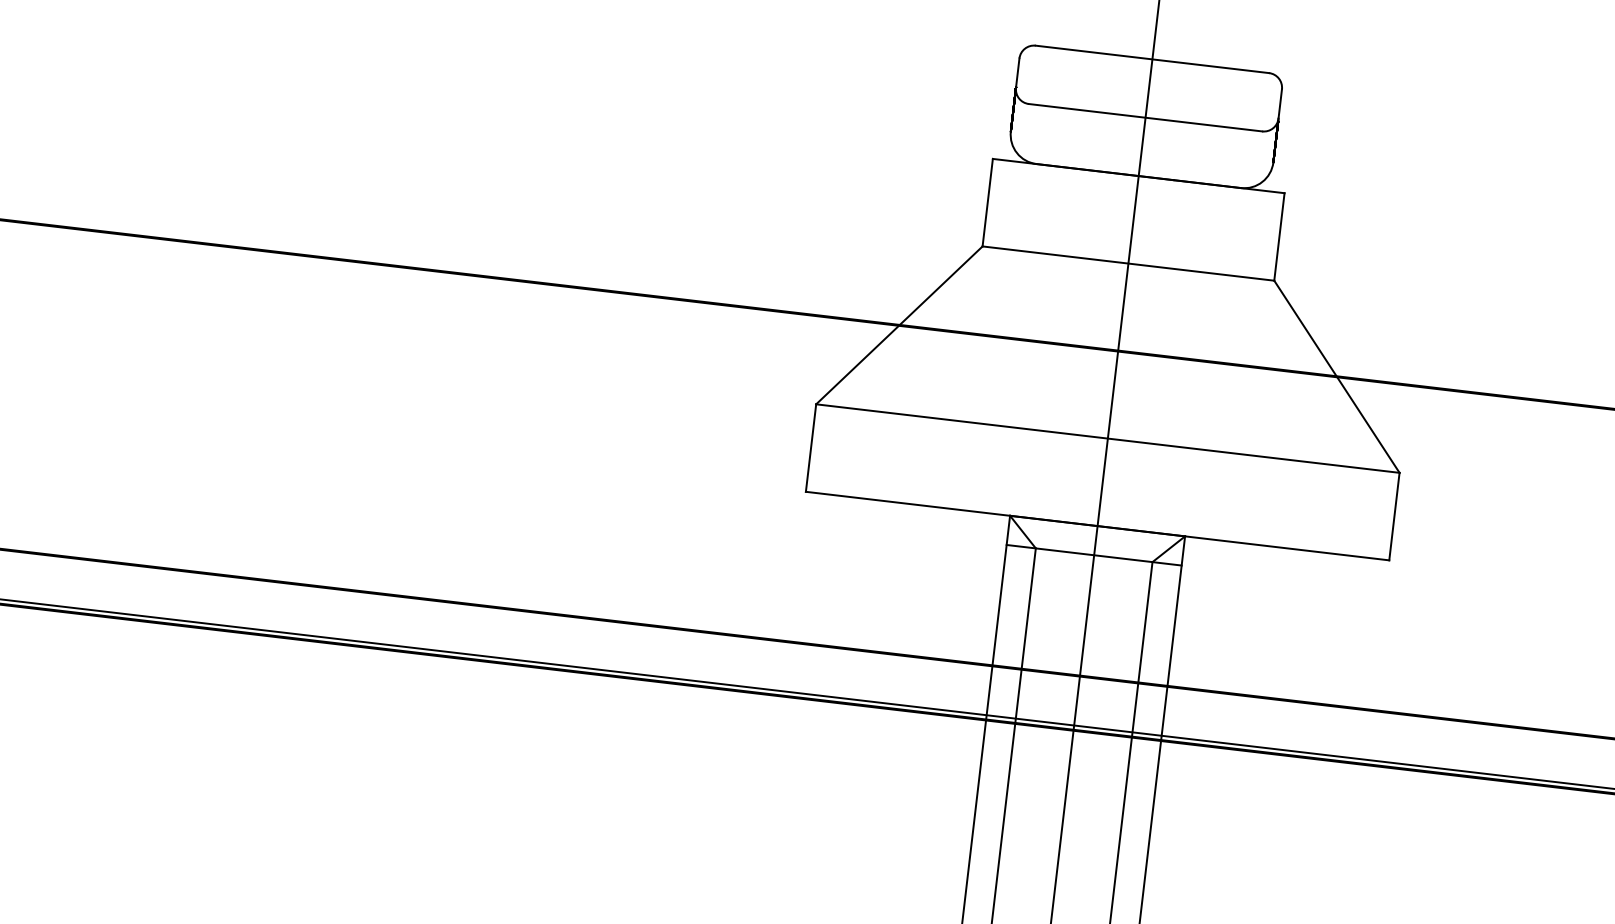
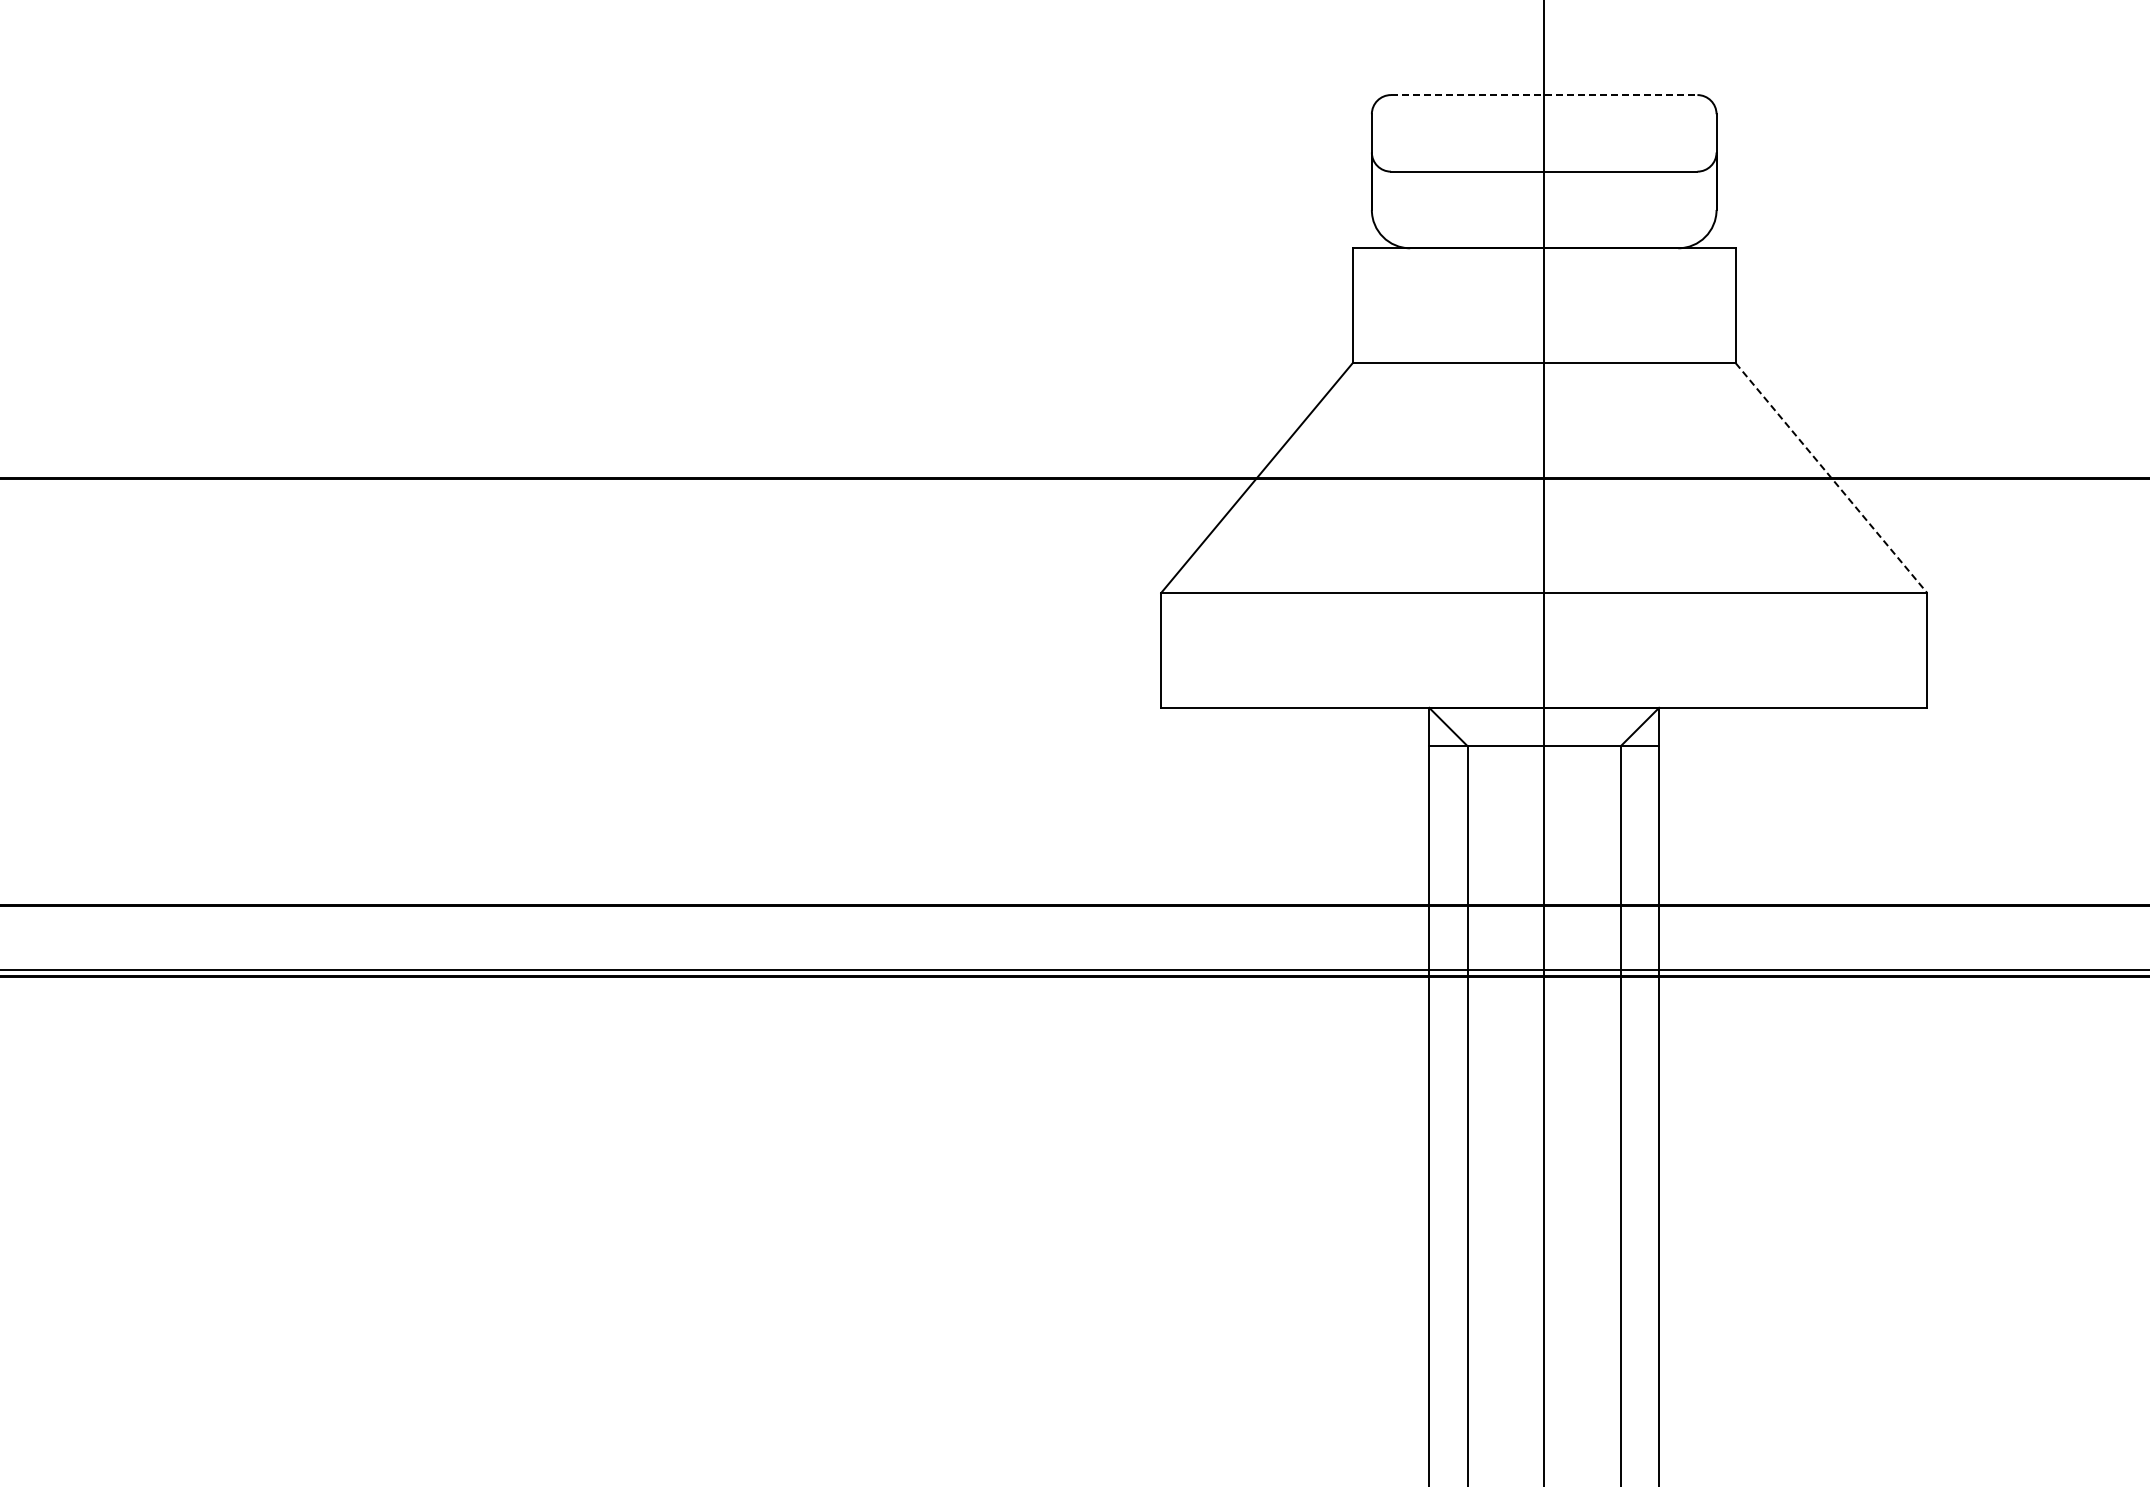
line: (1152, 59) -> (1544, 95), solid -> dashed
line: (1336, 377) -> (1831, 478), solid -> dashed

